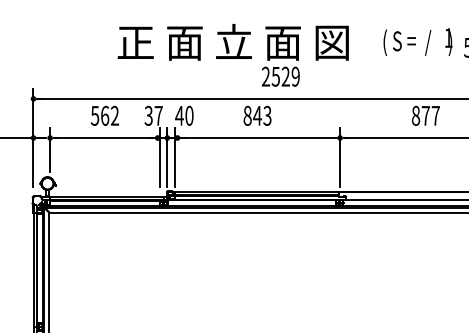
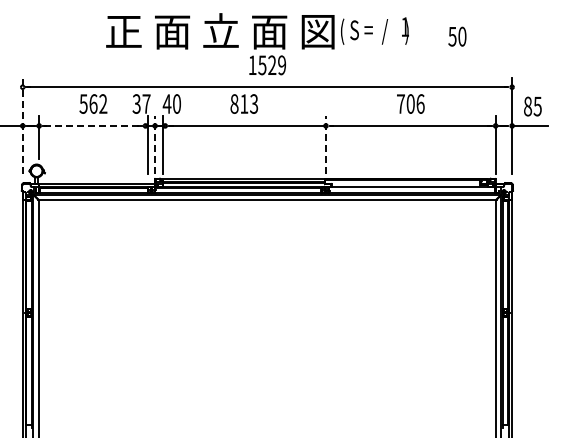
text: (417, 41) -> (374, 30), moved
text: (265, 75) -> (252, 64), 2529 -> 1529
text: (256, 115) -> (243, 103), 843 -> 813
text: (425, 115) -> (410, 103), 877 -> 706
line: (33, 137) -> (22, 125), solid -> dashed
line: (104, 137) -> (92, 125), solid -> dashed
line: (167, 156) -> (155, 144), solid -> dashed
line: (339, 156) -> (325, 144), solid -> dashed

